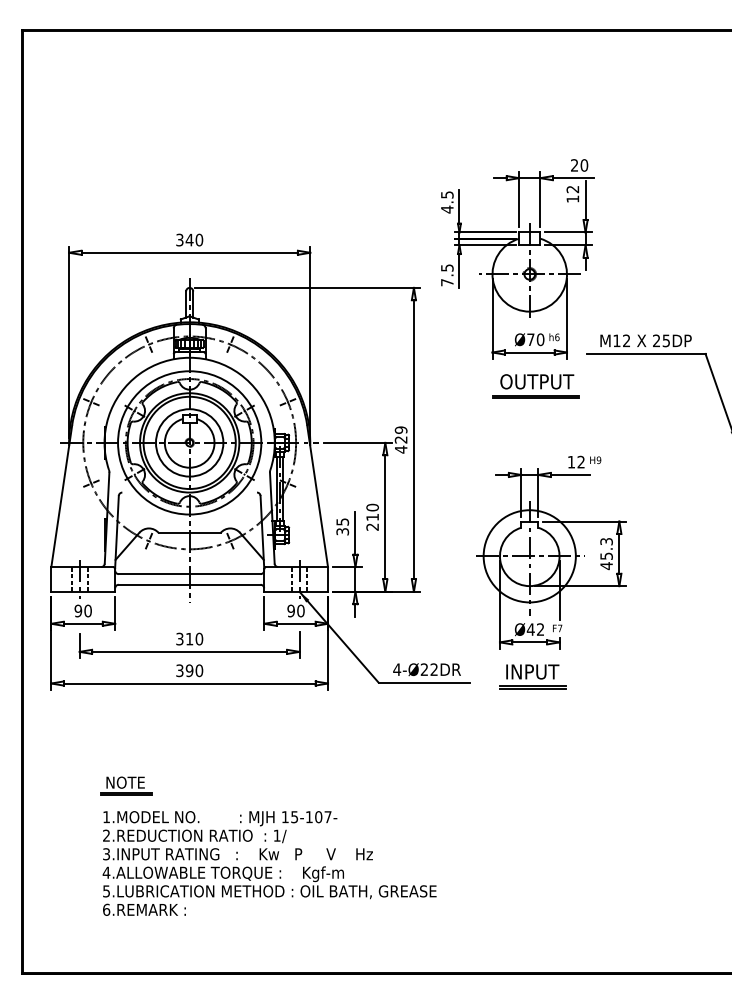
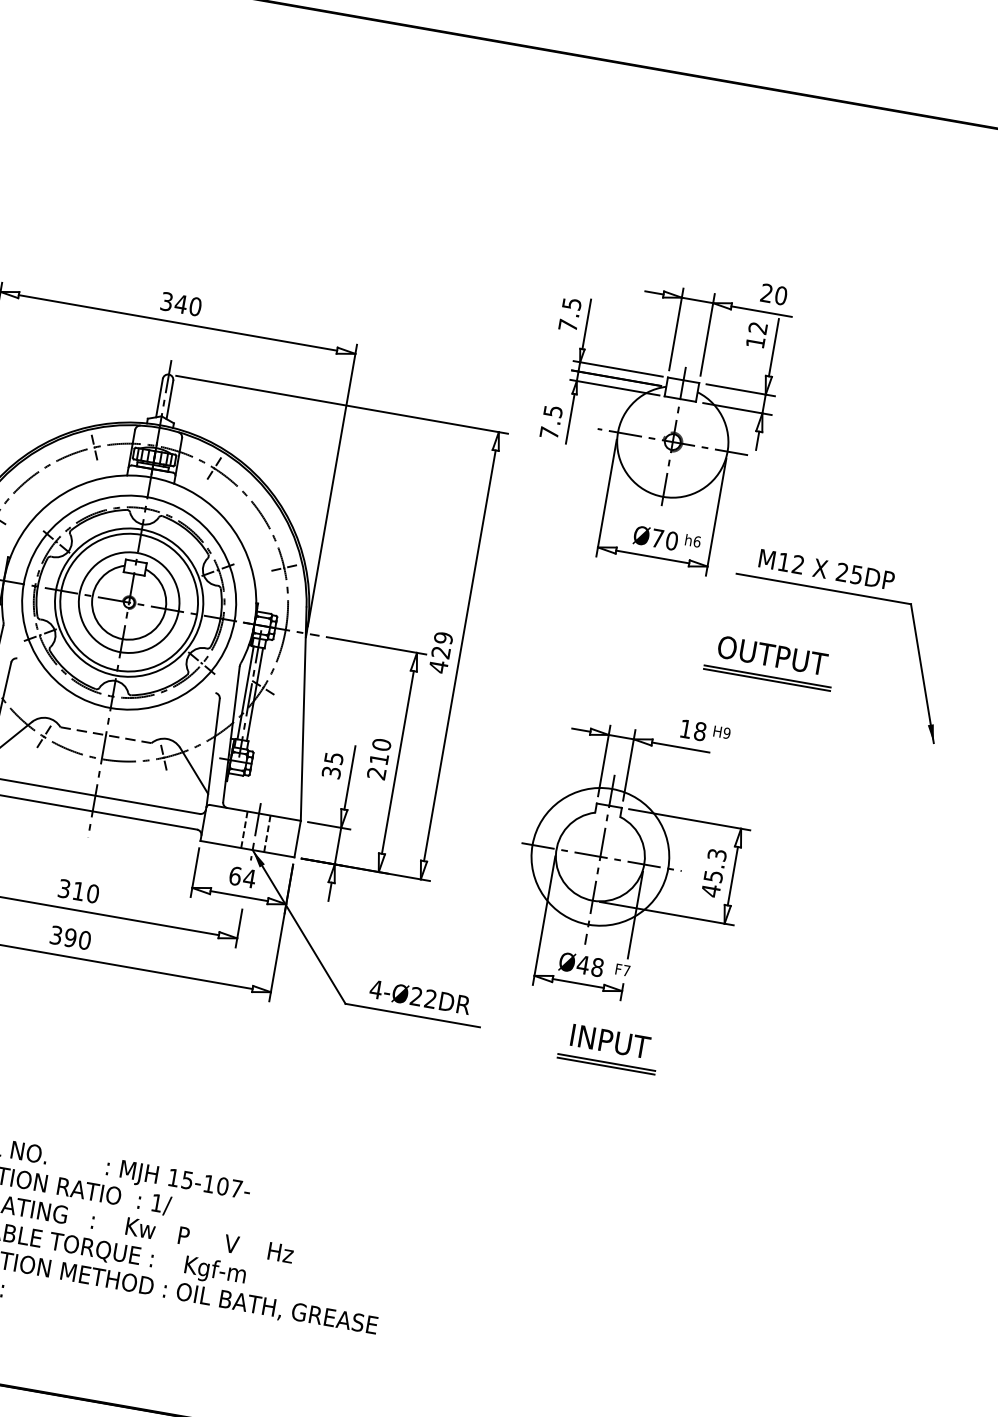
text: (447, 209) -> (568, 325), 4.5 -> 7.5
part: (535, 386) -> (768, 662), moved
text: (580, 462) -> (699, 731), 12 -> 18
line: (189, 532) -> (105, 734), solid -> dashed
text: (295, 610) -> (241, 876), 90 -> 64
text: (540, 629) -> (597, 967), Ø42 -> Ø48
part: (532, 676) -> (609, 1048), moved

